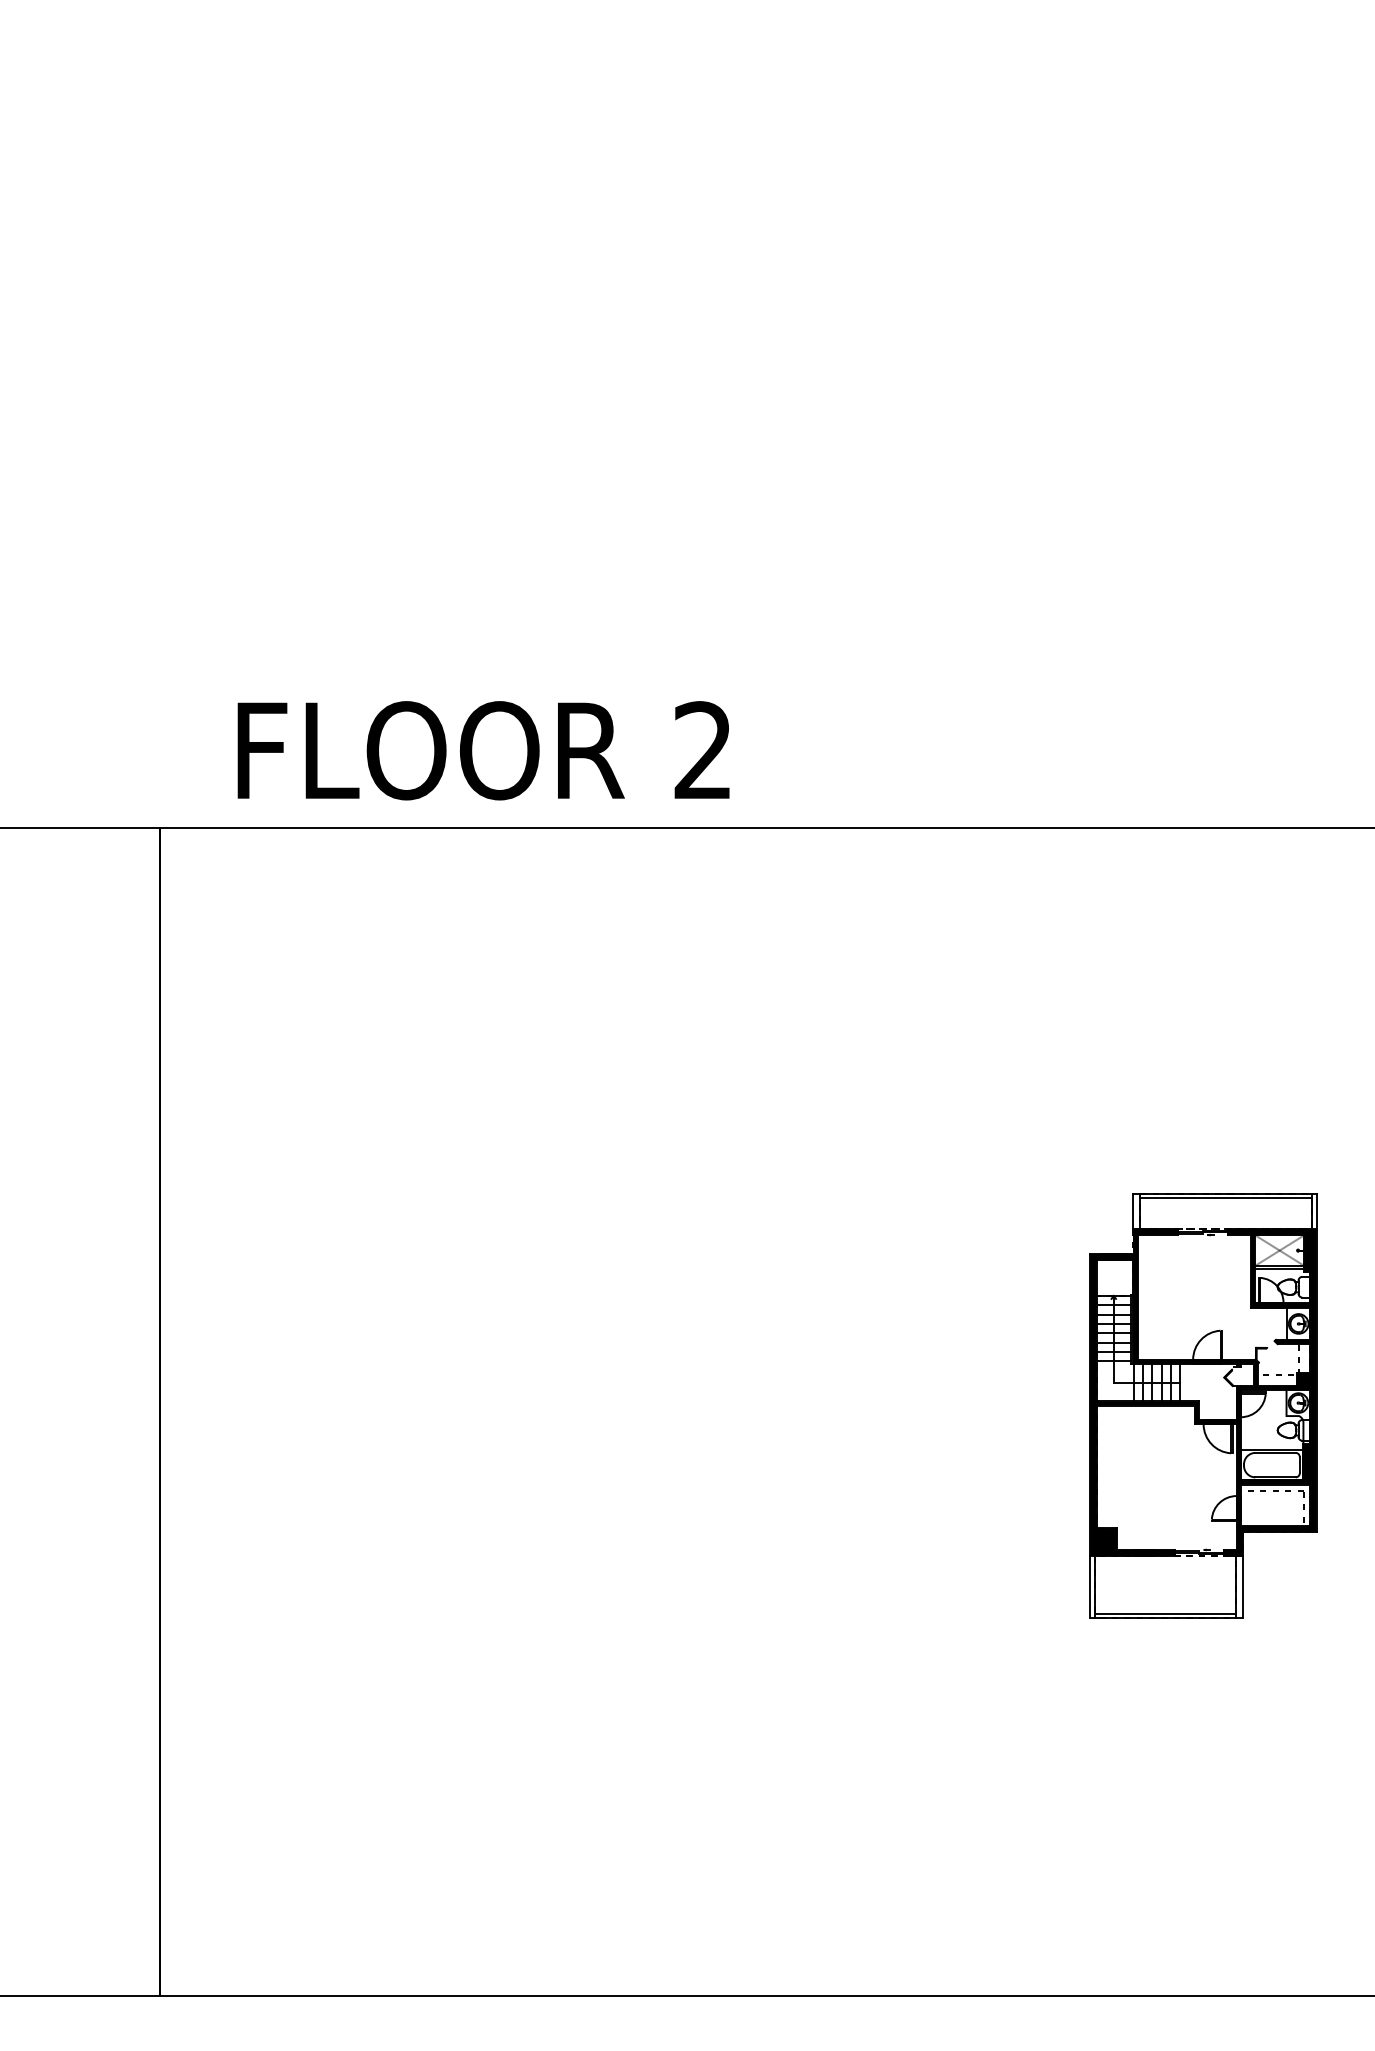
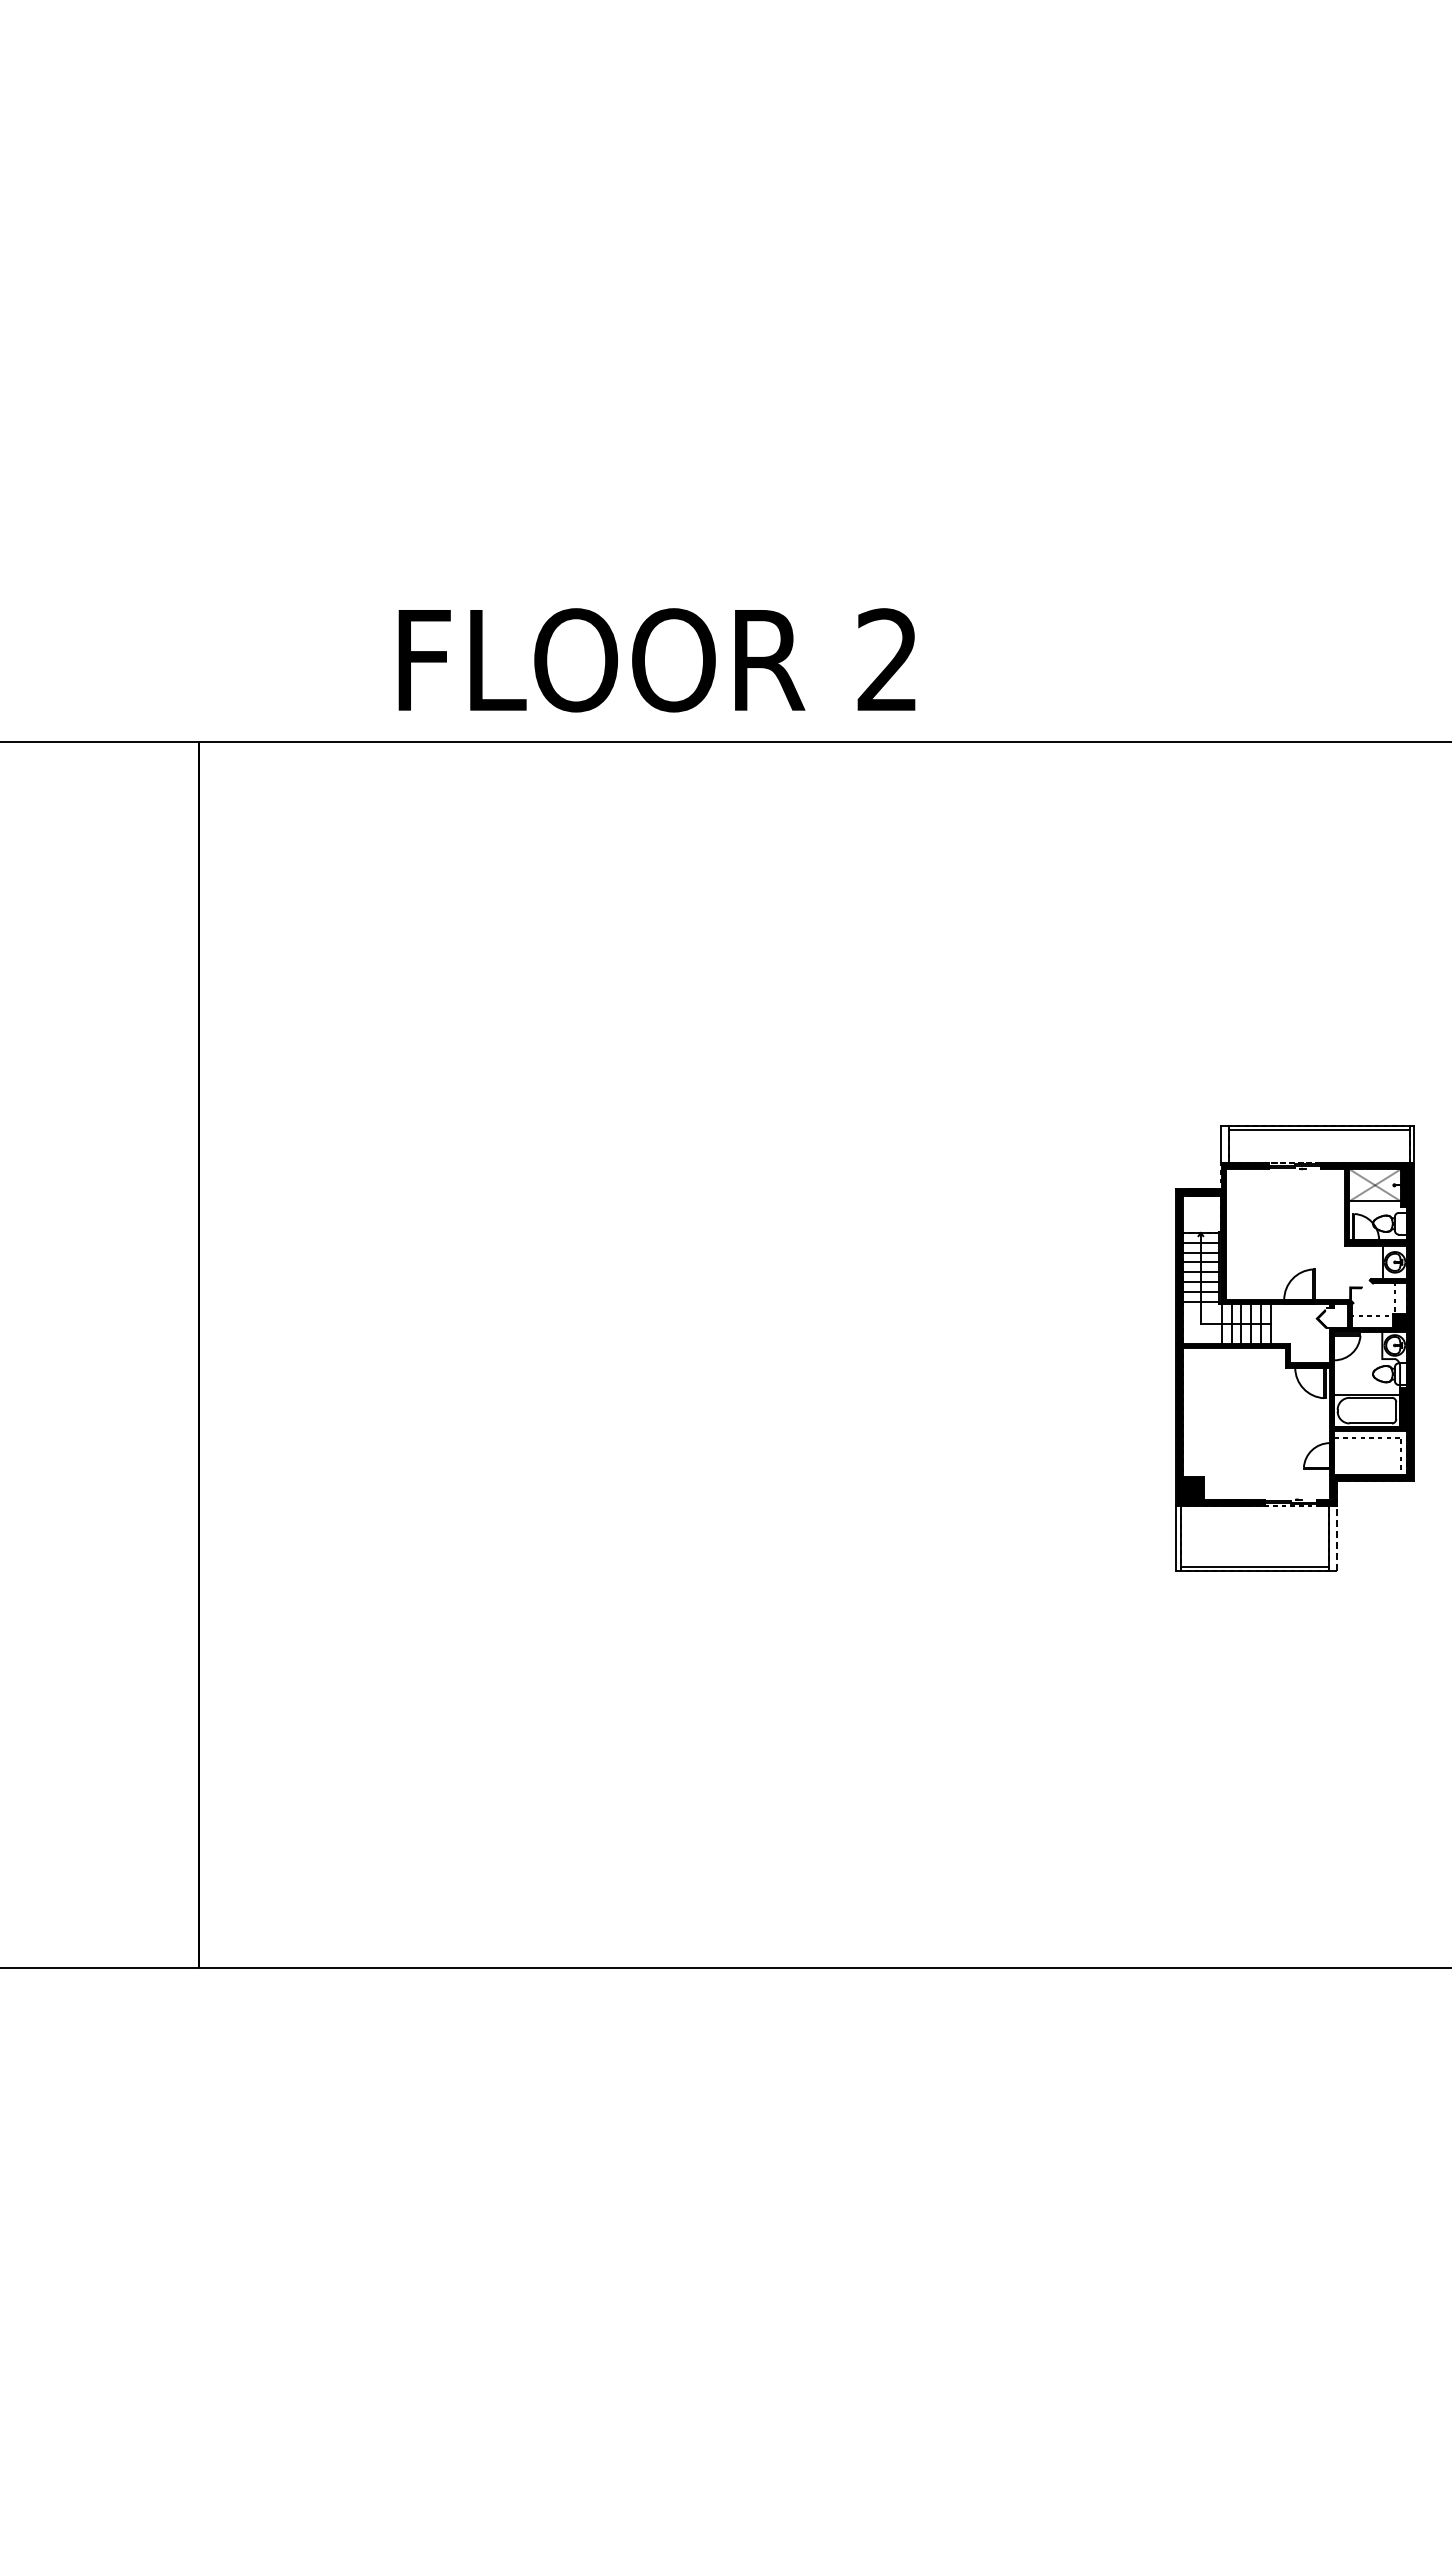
text: (483, 750) -> (656, 660), moved
line: (1280, 1268) -> (1375, 1204), removed
line: (1242, 1586) -> (1336, 1538), solid -> dashed

